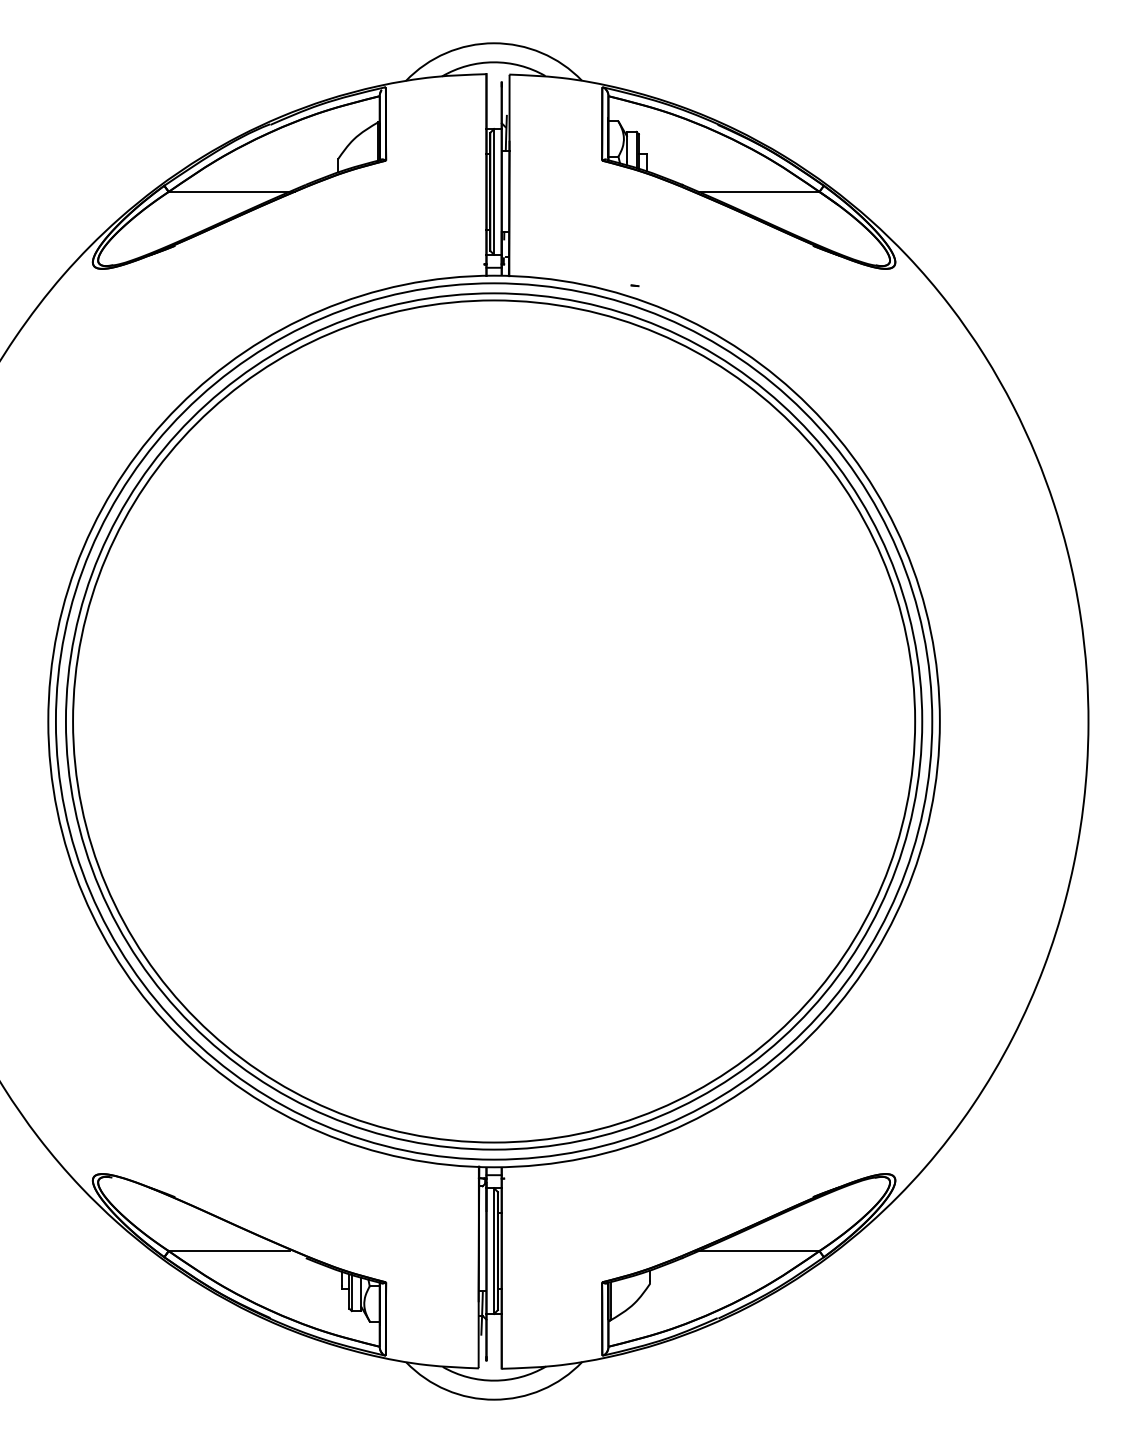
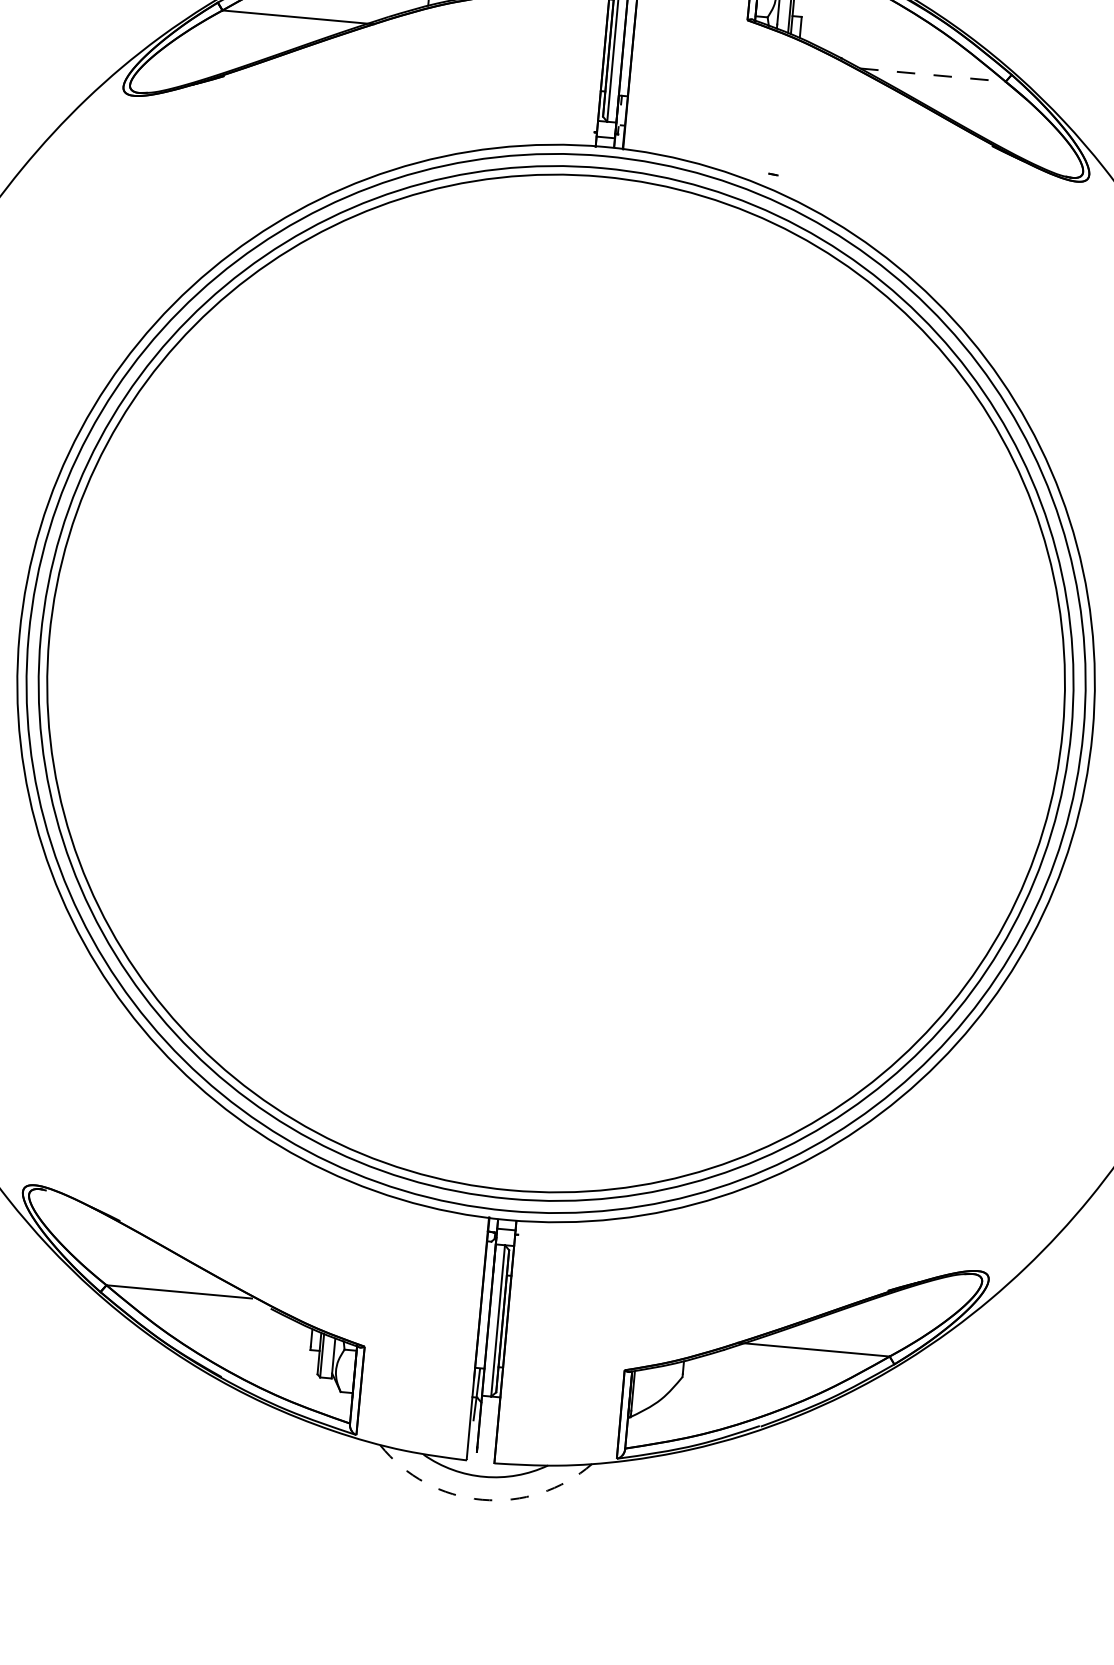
line: (759, 191) -> (933, 74), solid -> dashed
arc: (494, 1399) -> (482, 1499), solid -> dashed

